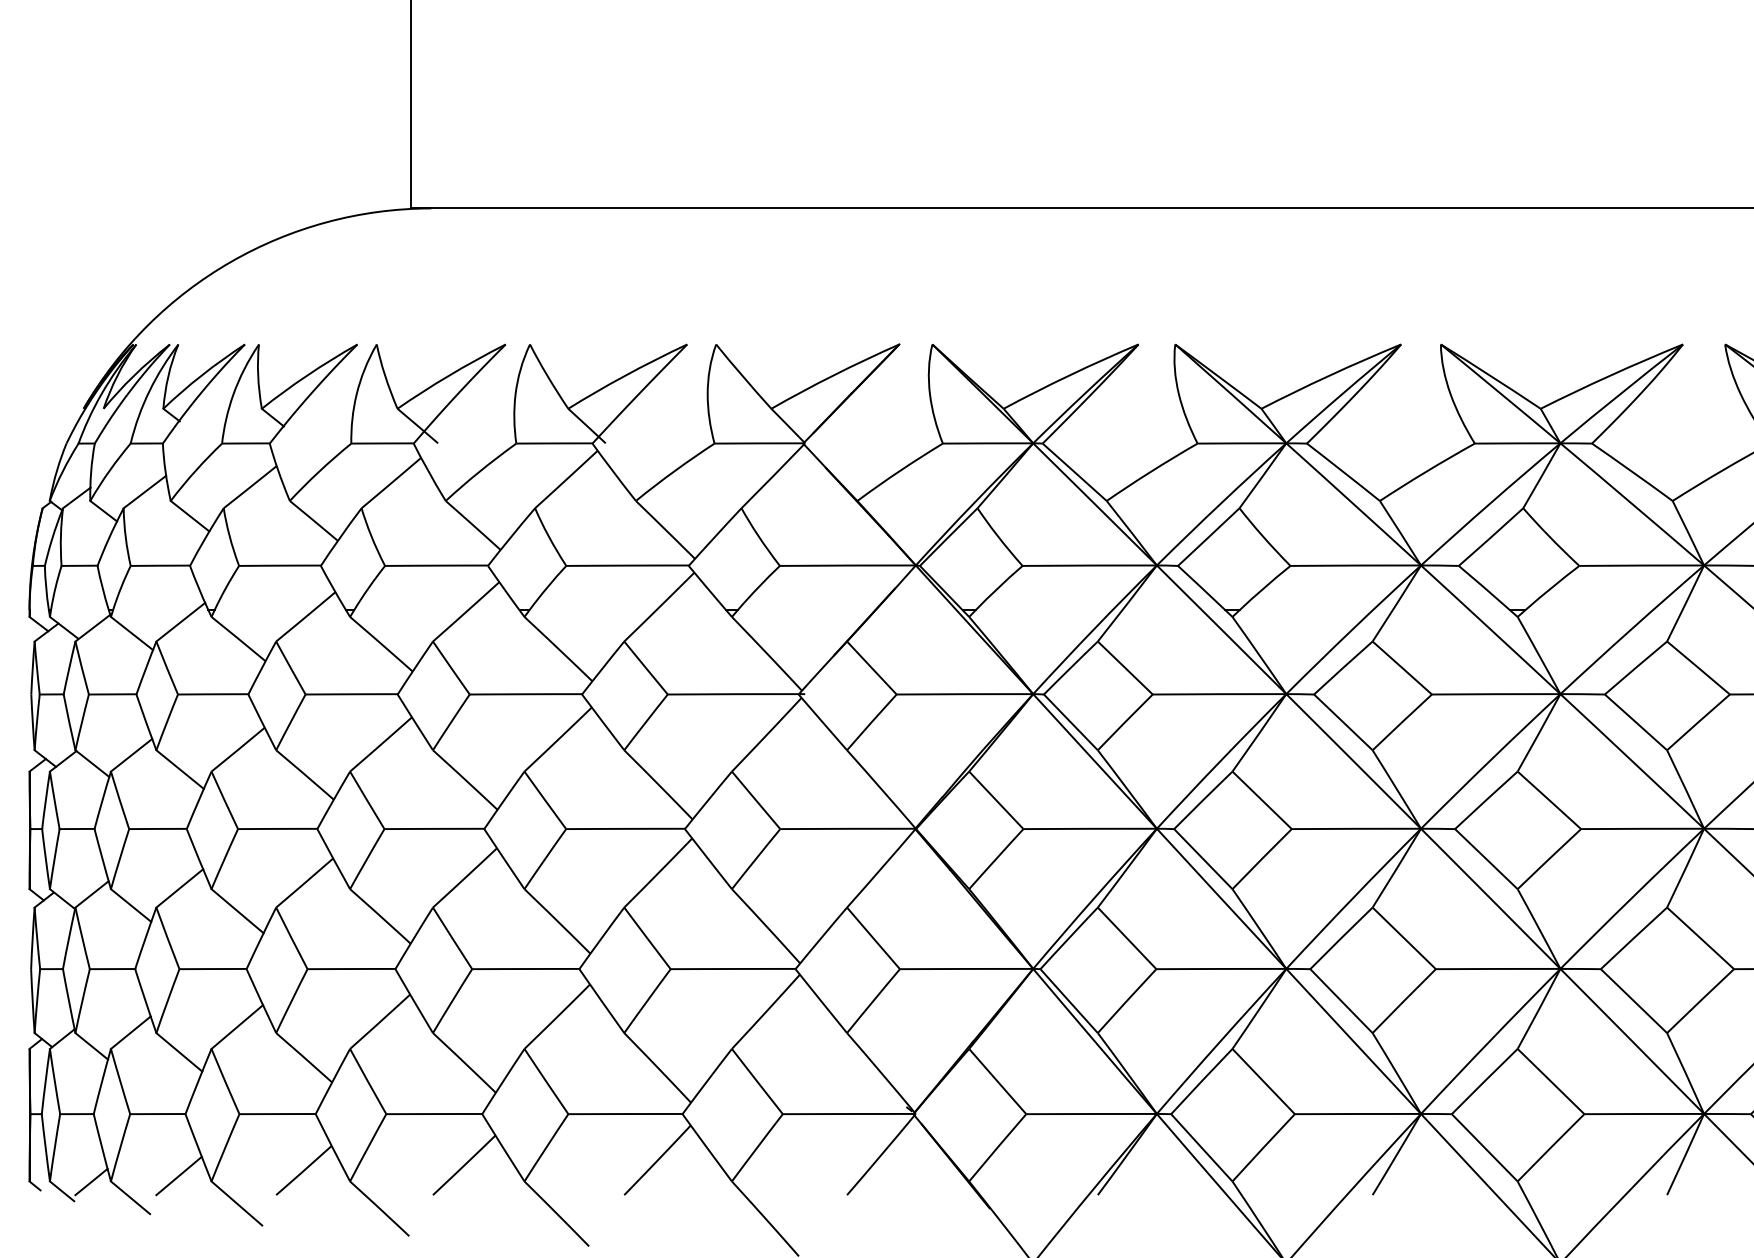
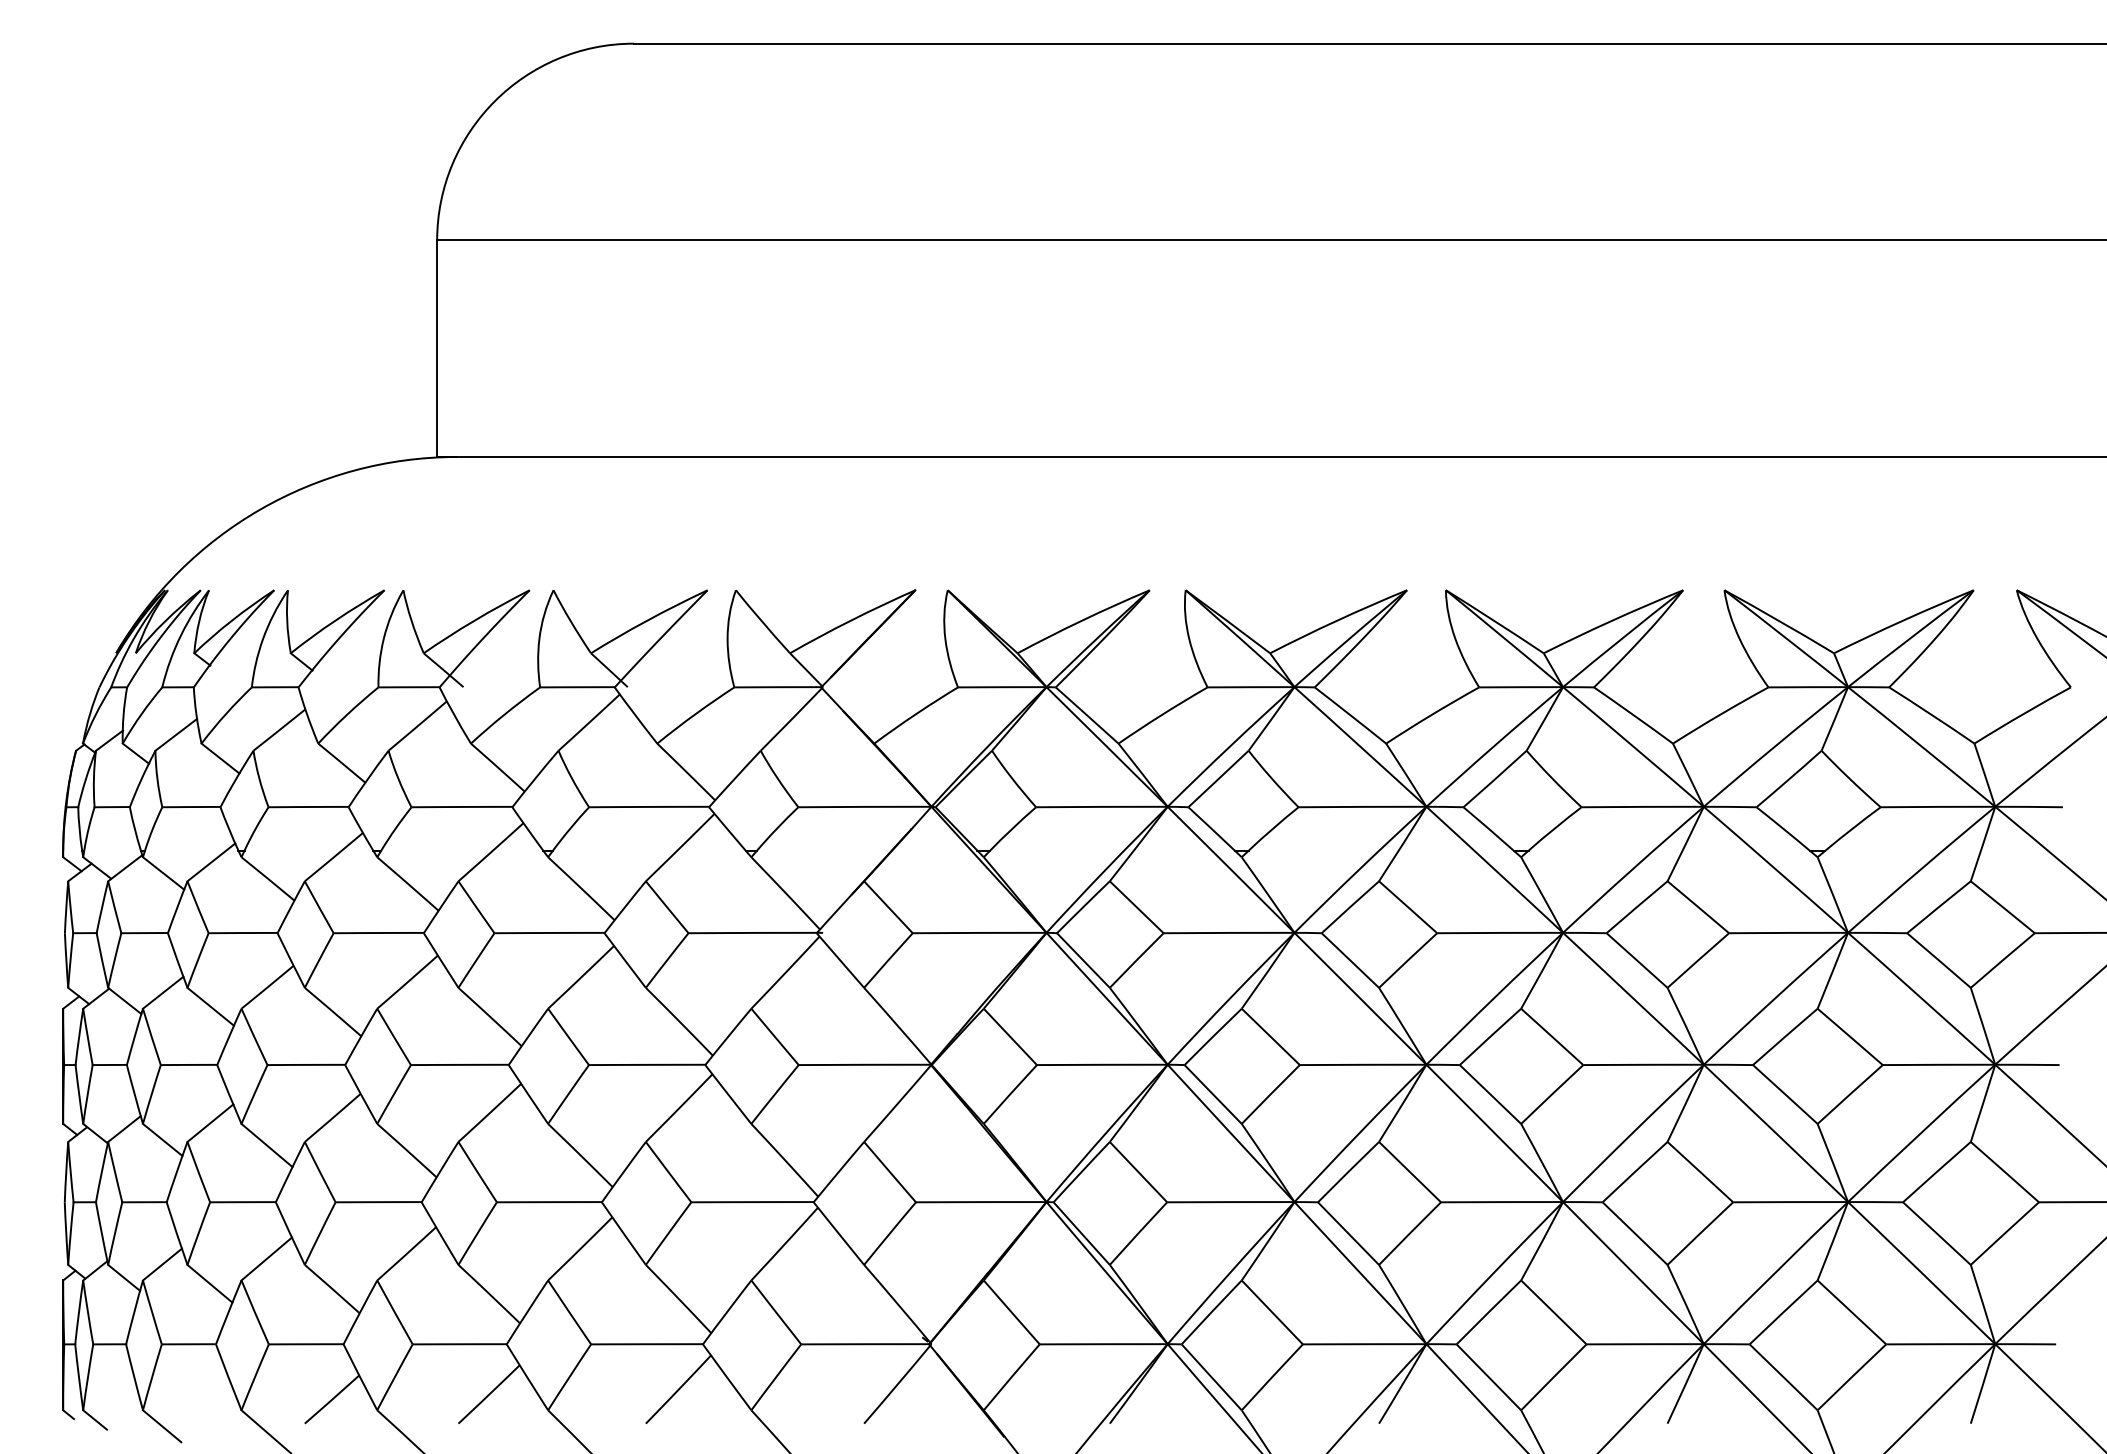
line: (178, 1175) -> (209, 1404), removed
line: (91, 1181) -> (123, 1410), removed

